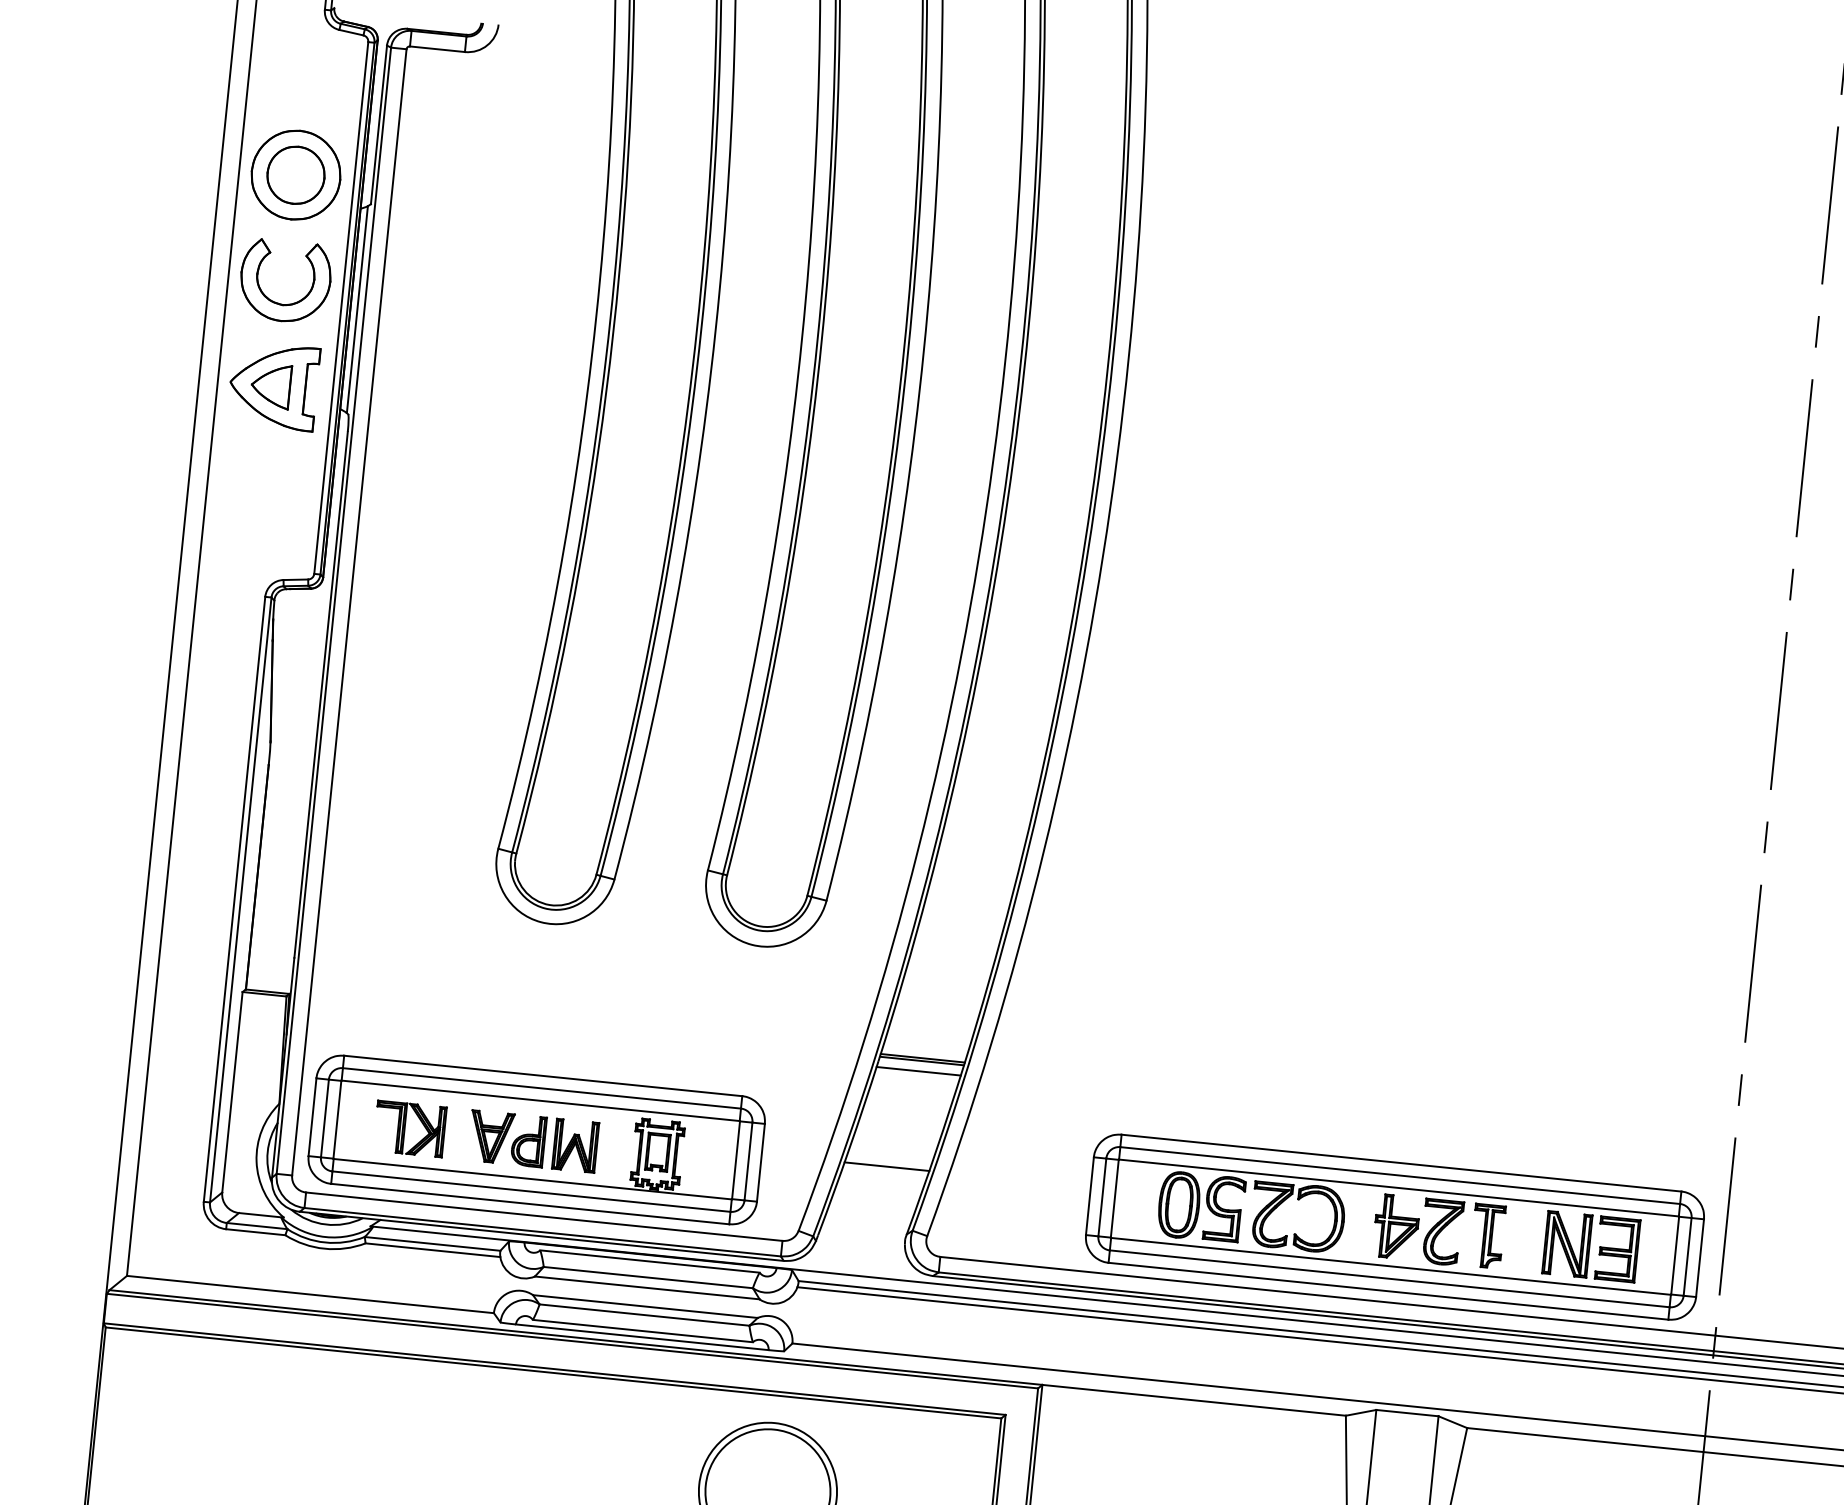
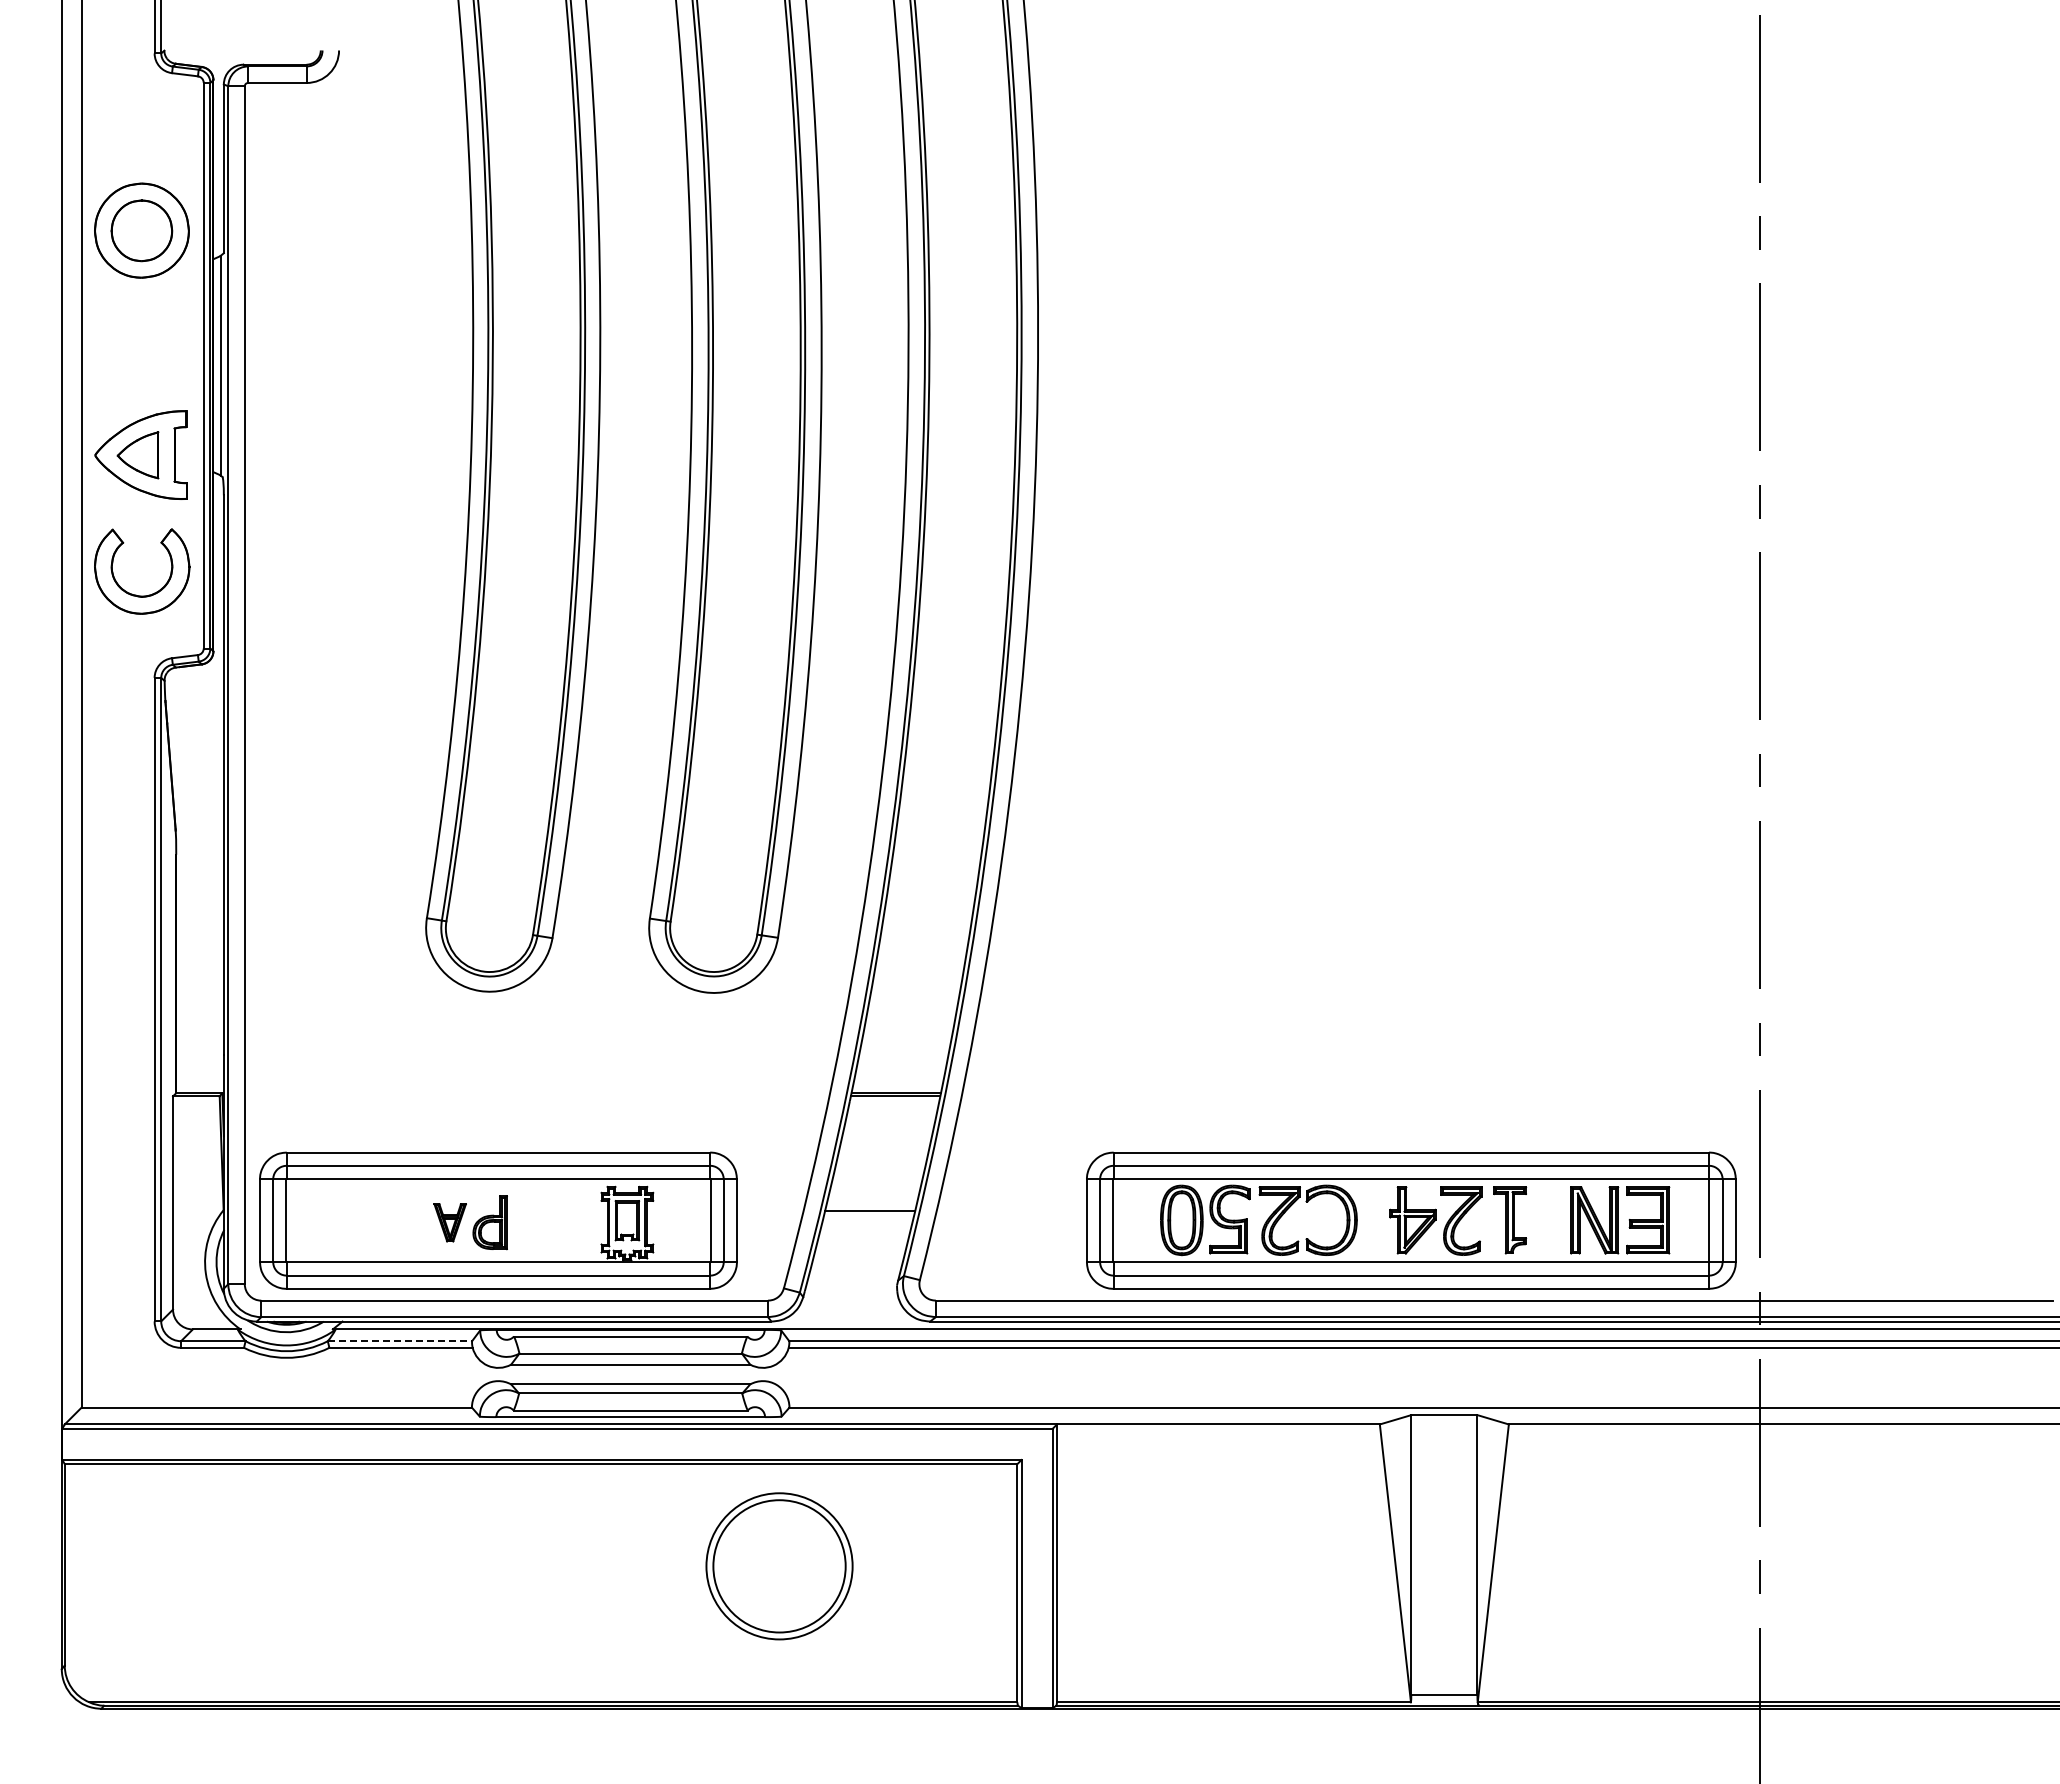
part: (277, 302) -> (136, 594), moved
line: (918, 1071) -> (893, 1107), removed
part: (409, 1128) -> (363, 1222), removed
part: (490, 1137) -> (449, 1222), size x0.7
part: (575, 1145) -> (539, 1222), removed
line: (433, 1244) -> (400, 1341), solid -> dashed

